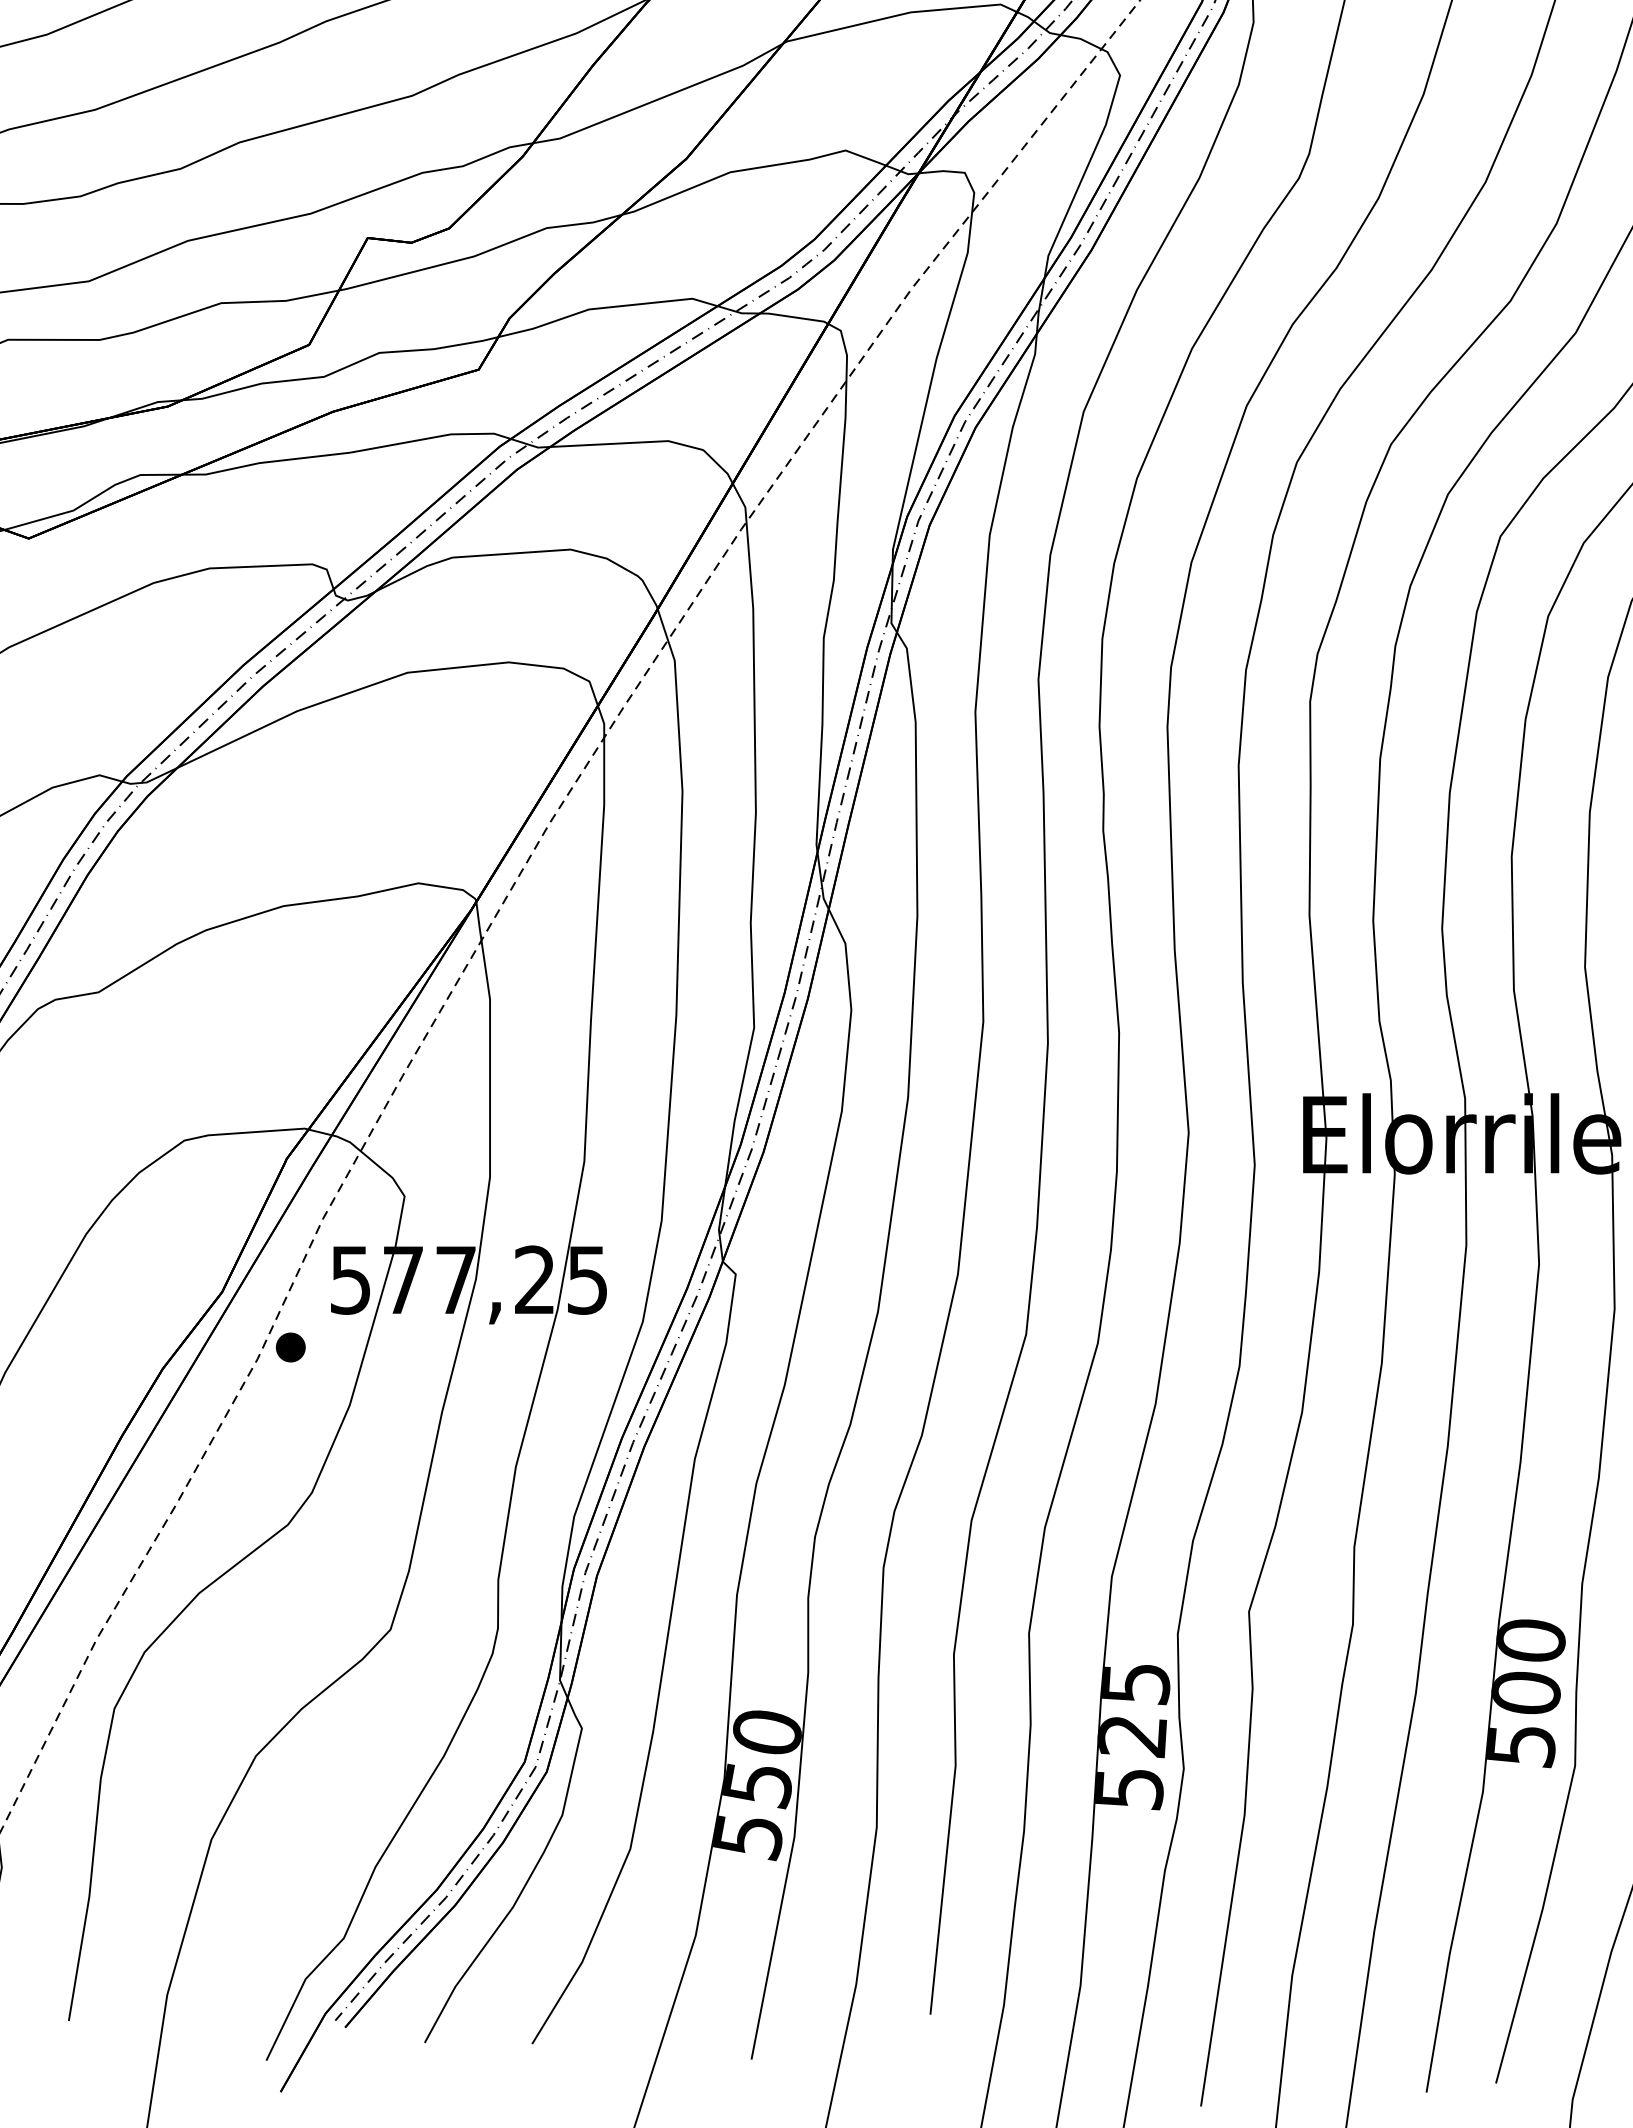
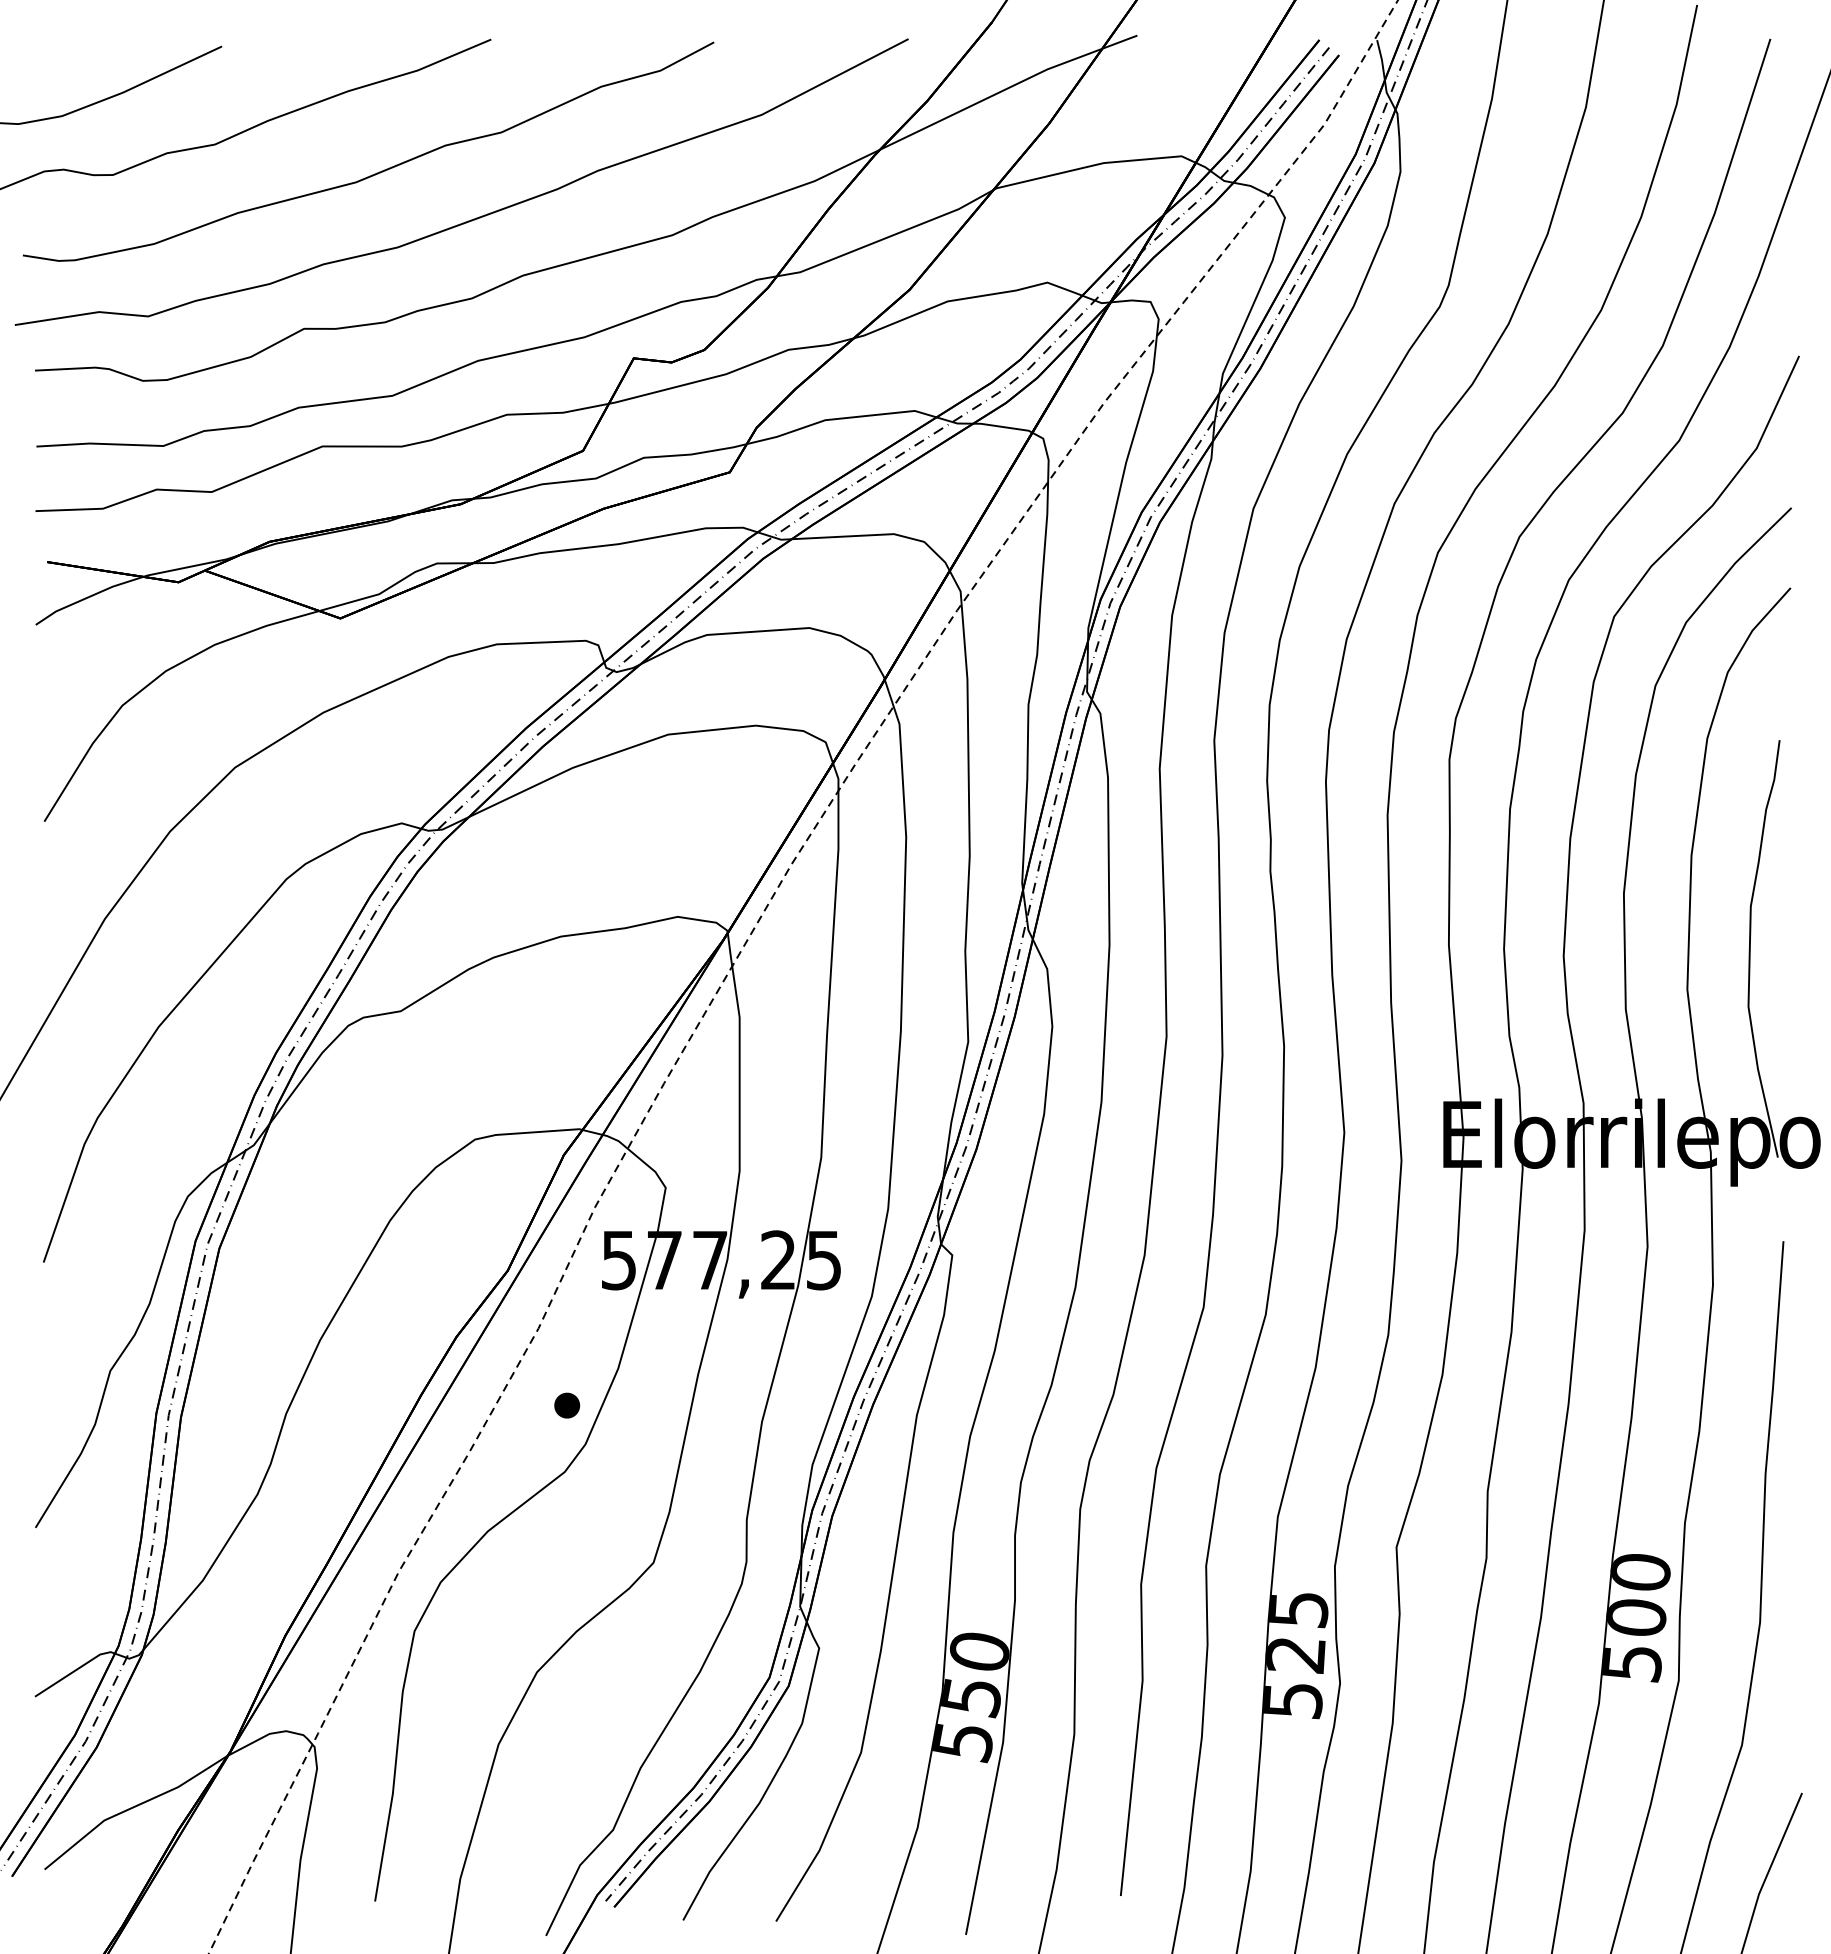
part: (291, 1347) -> (567, 1405), moved

